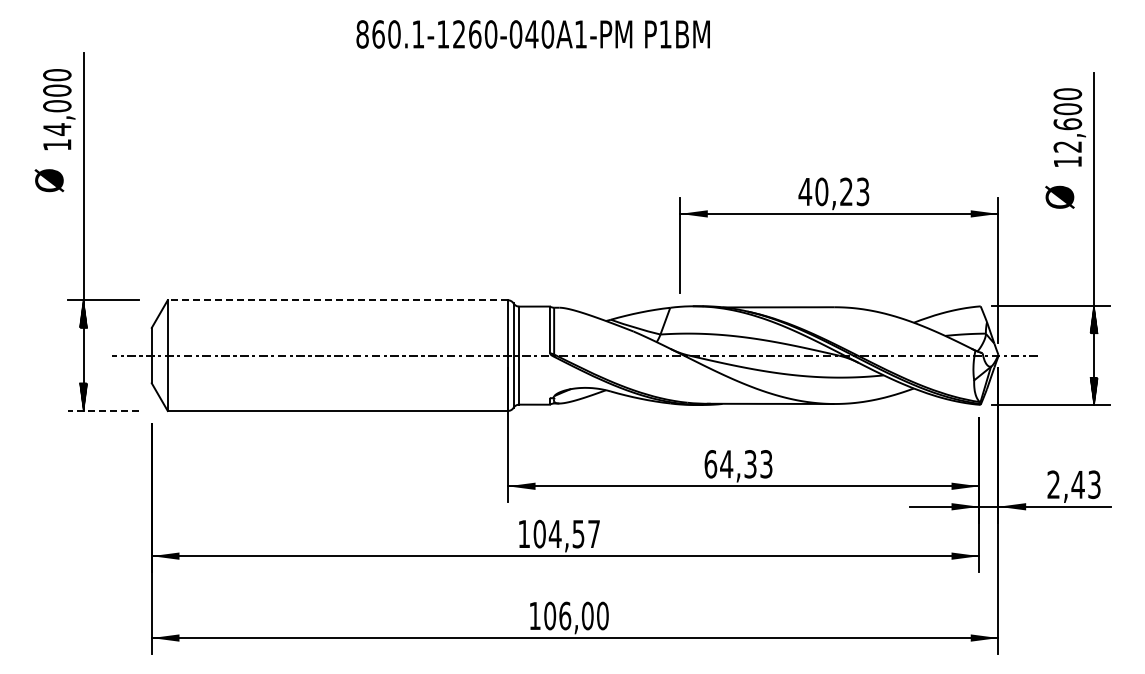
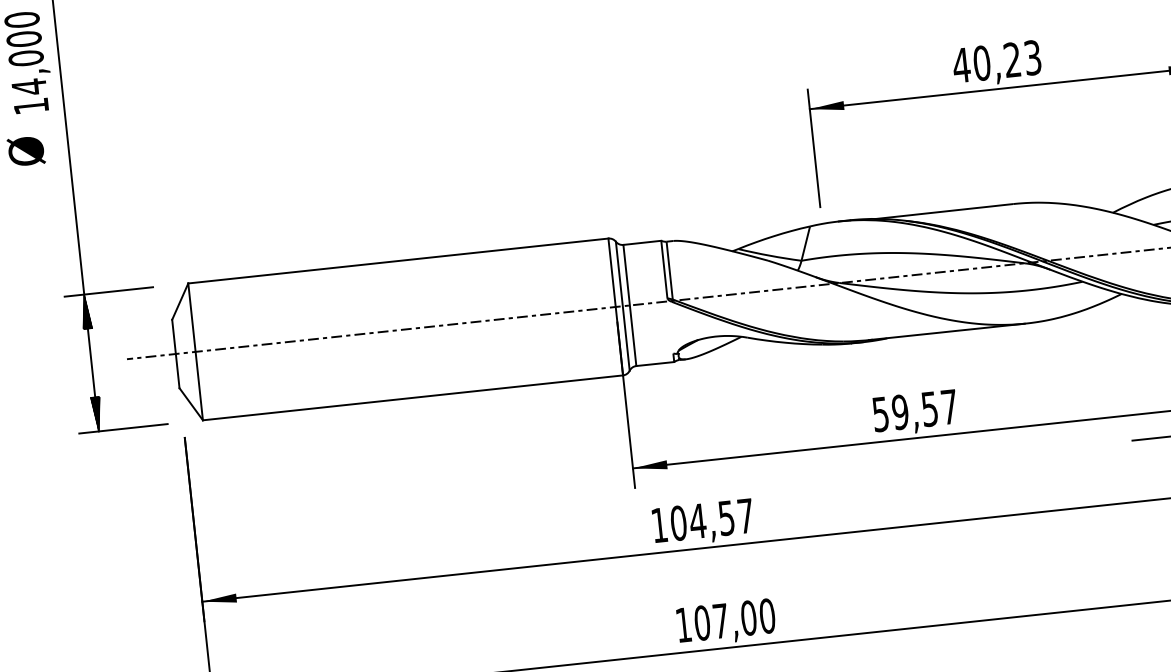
line: (337, 300) -> (398, 261), dashed -> solid
line: (103, 411) -> (123, 429), dashed -> solid
text: (738, 464) -> (915, 411), 64,33 -> 59,57
text: (565, 615) -> (721, 620), 106,00 -> 107,00

